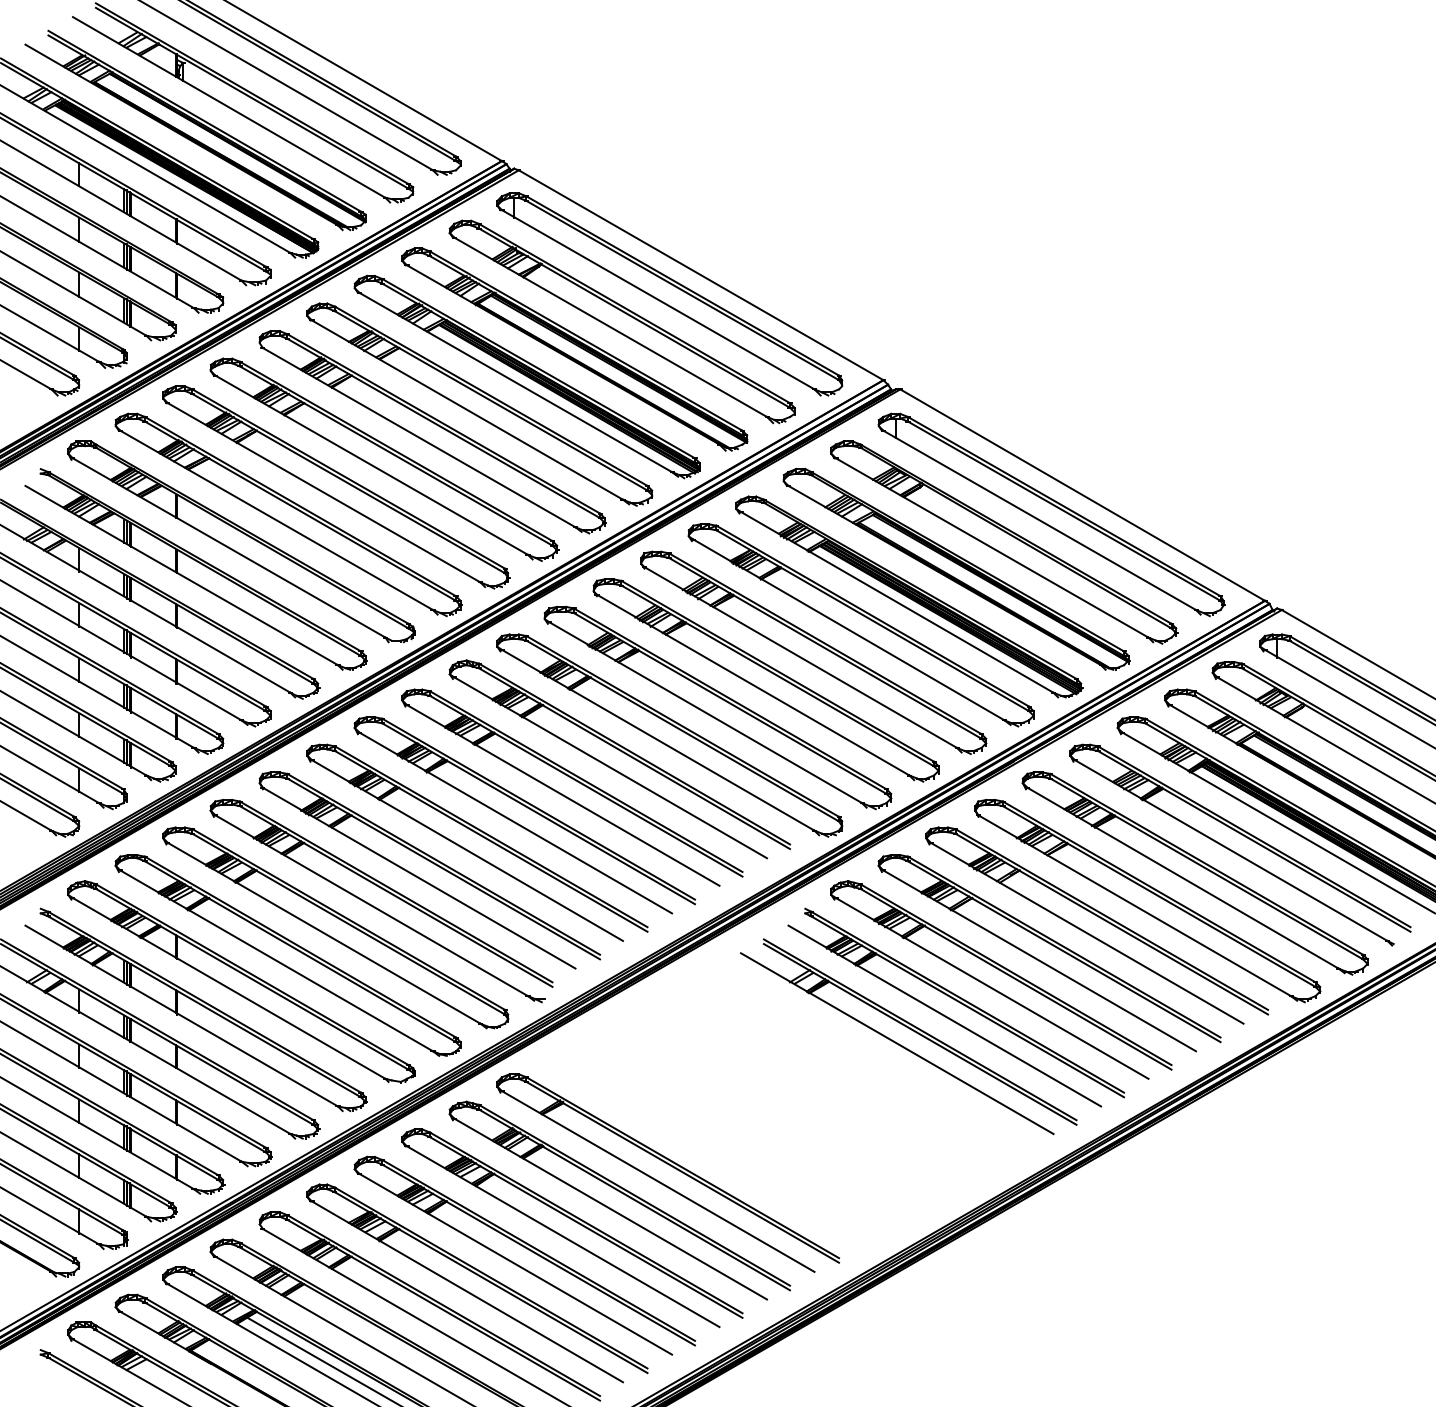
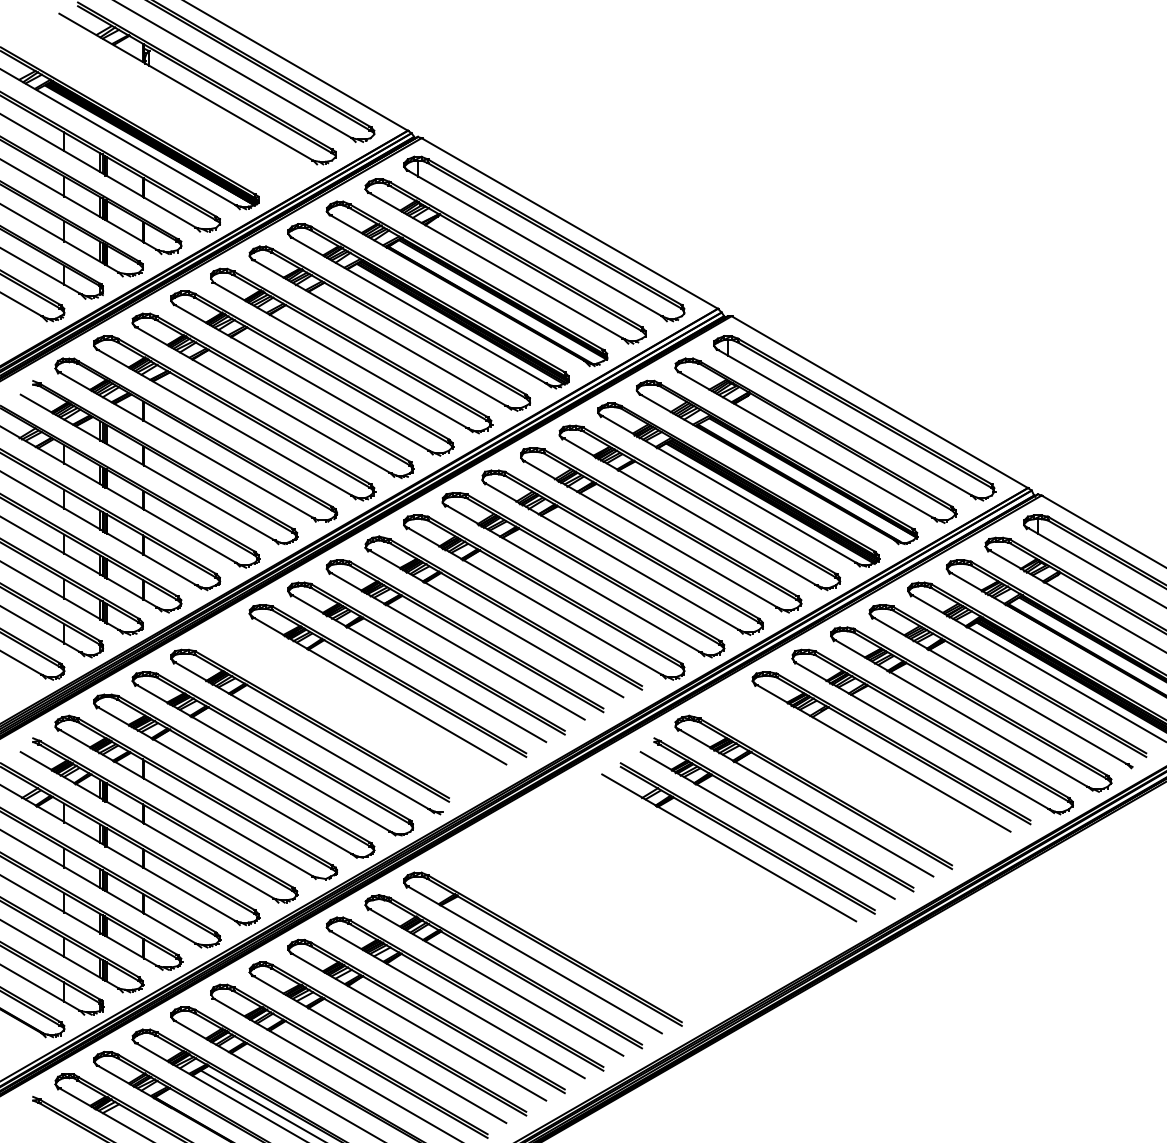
part: (195, 130) -> (158, 105), removed
part: (433, 864) -> (352, 702), removed
part: (1054, 947) -> (856, 769), removed

